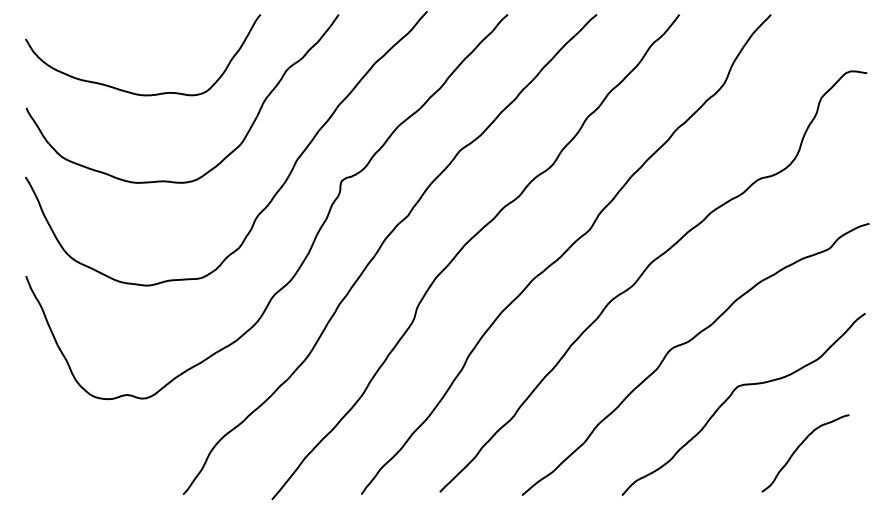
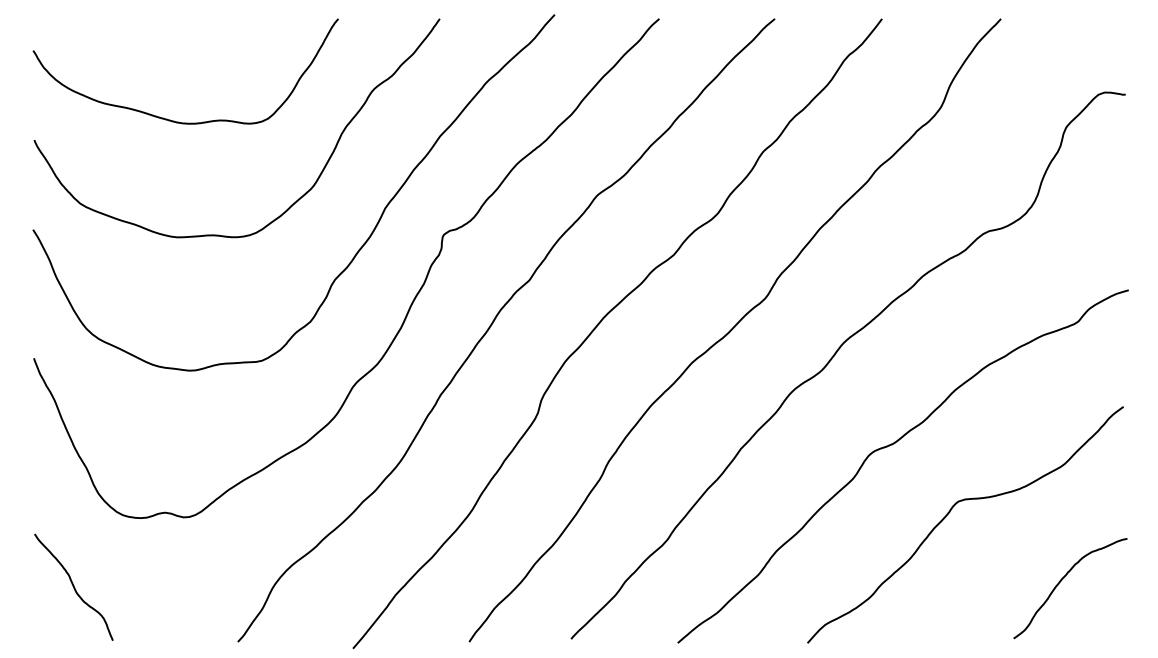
curve: (799, 447) -> (1062, 580), moved
curve: (56, 452) -> (73, 587), added

